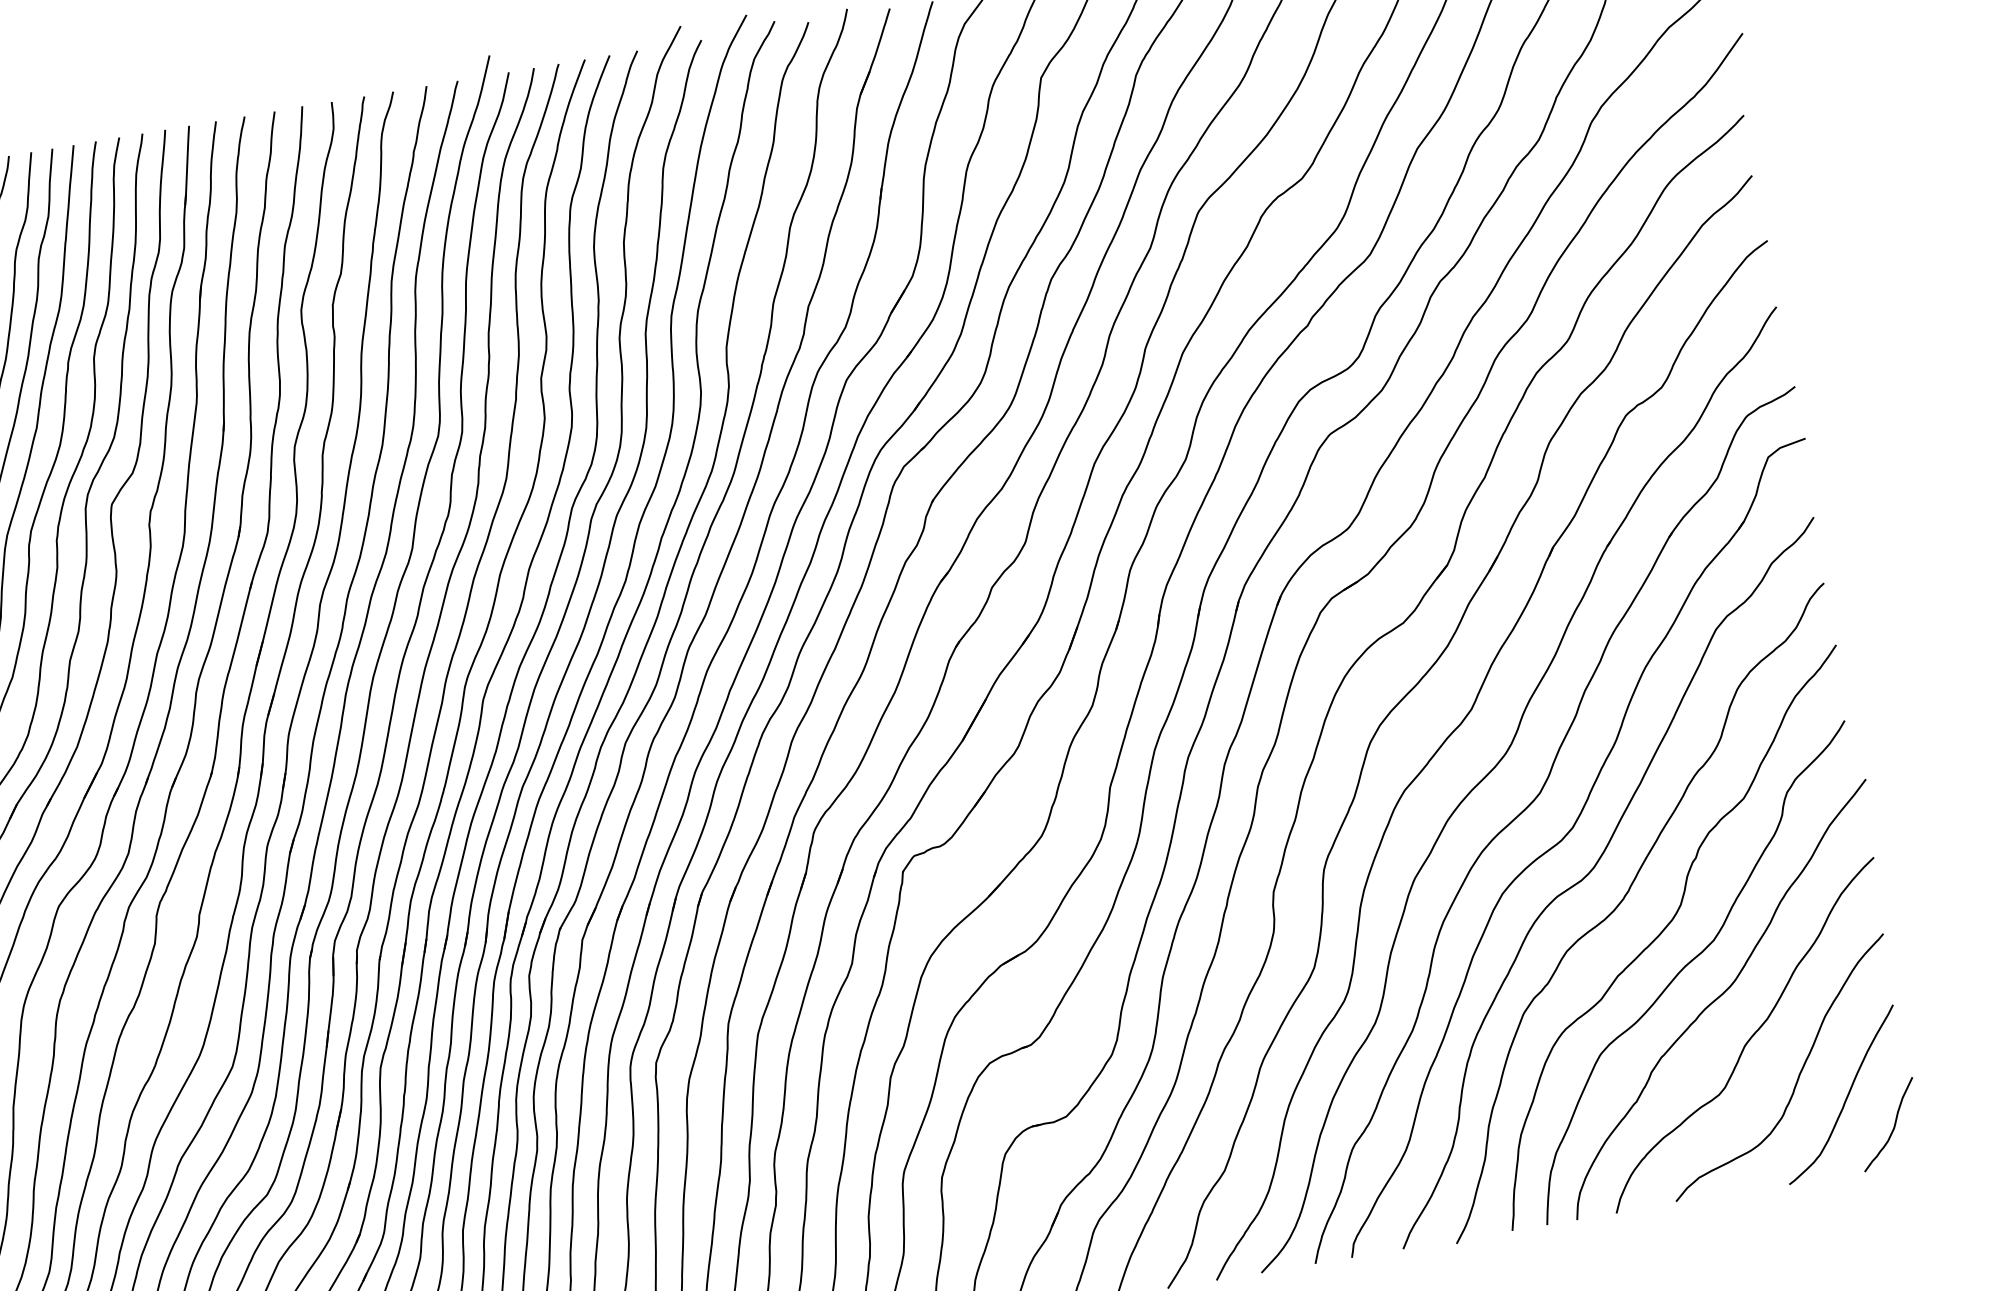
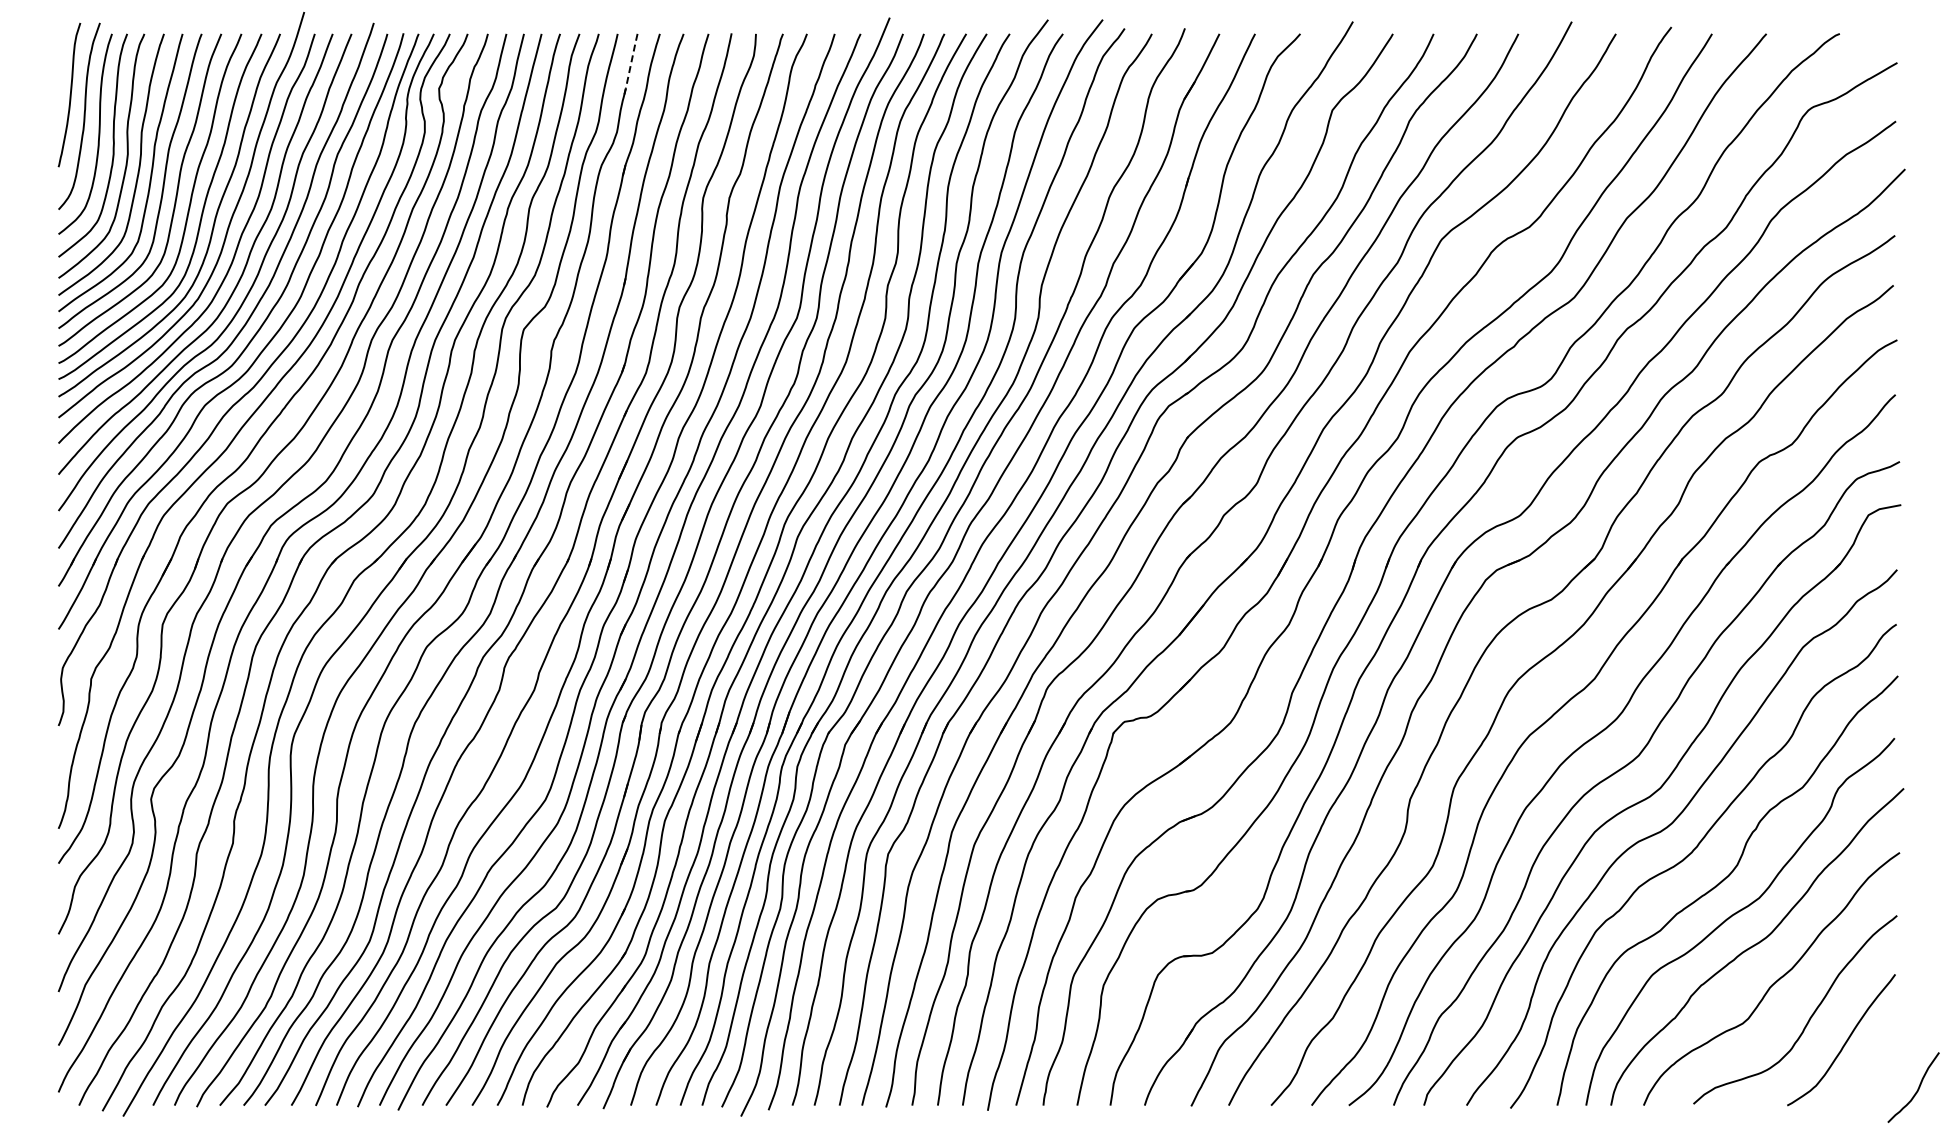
line: (187, 166) -> (630, 66), solid -> dashed
curve: (1893, 1124) -> (1917, 1088), moved

